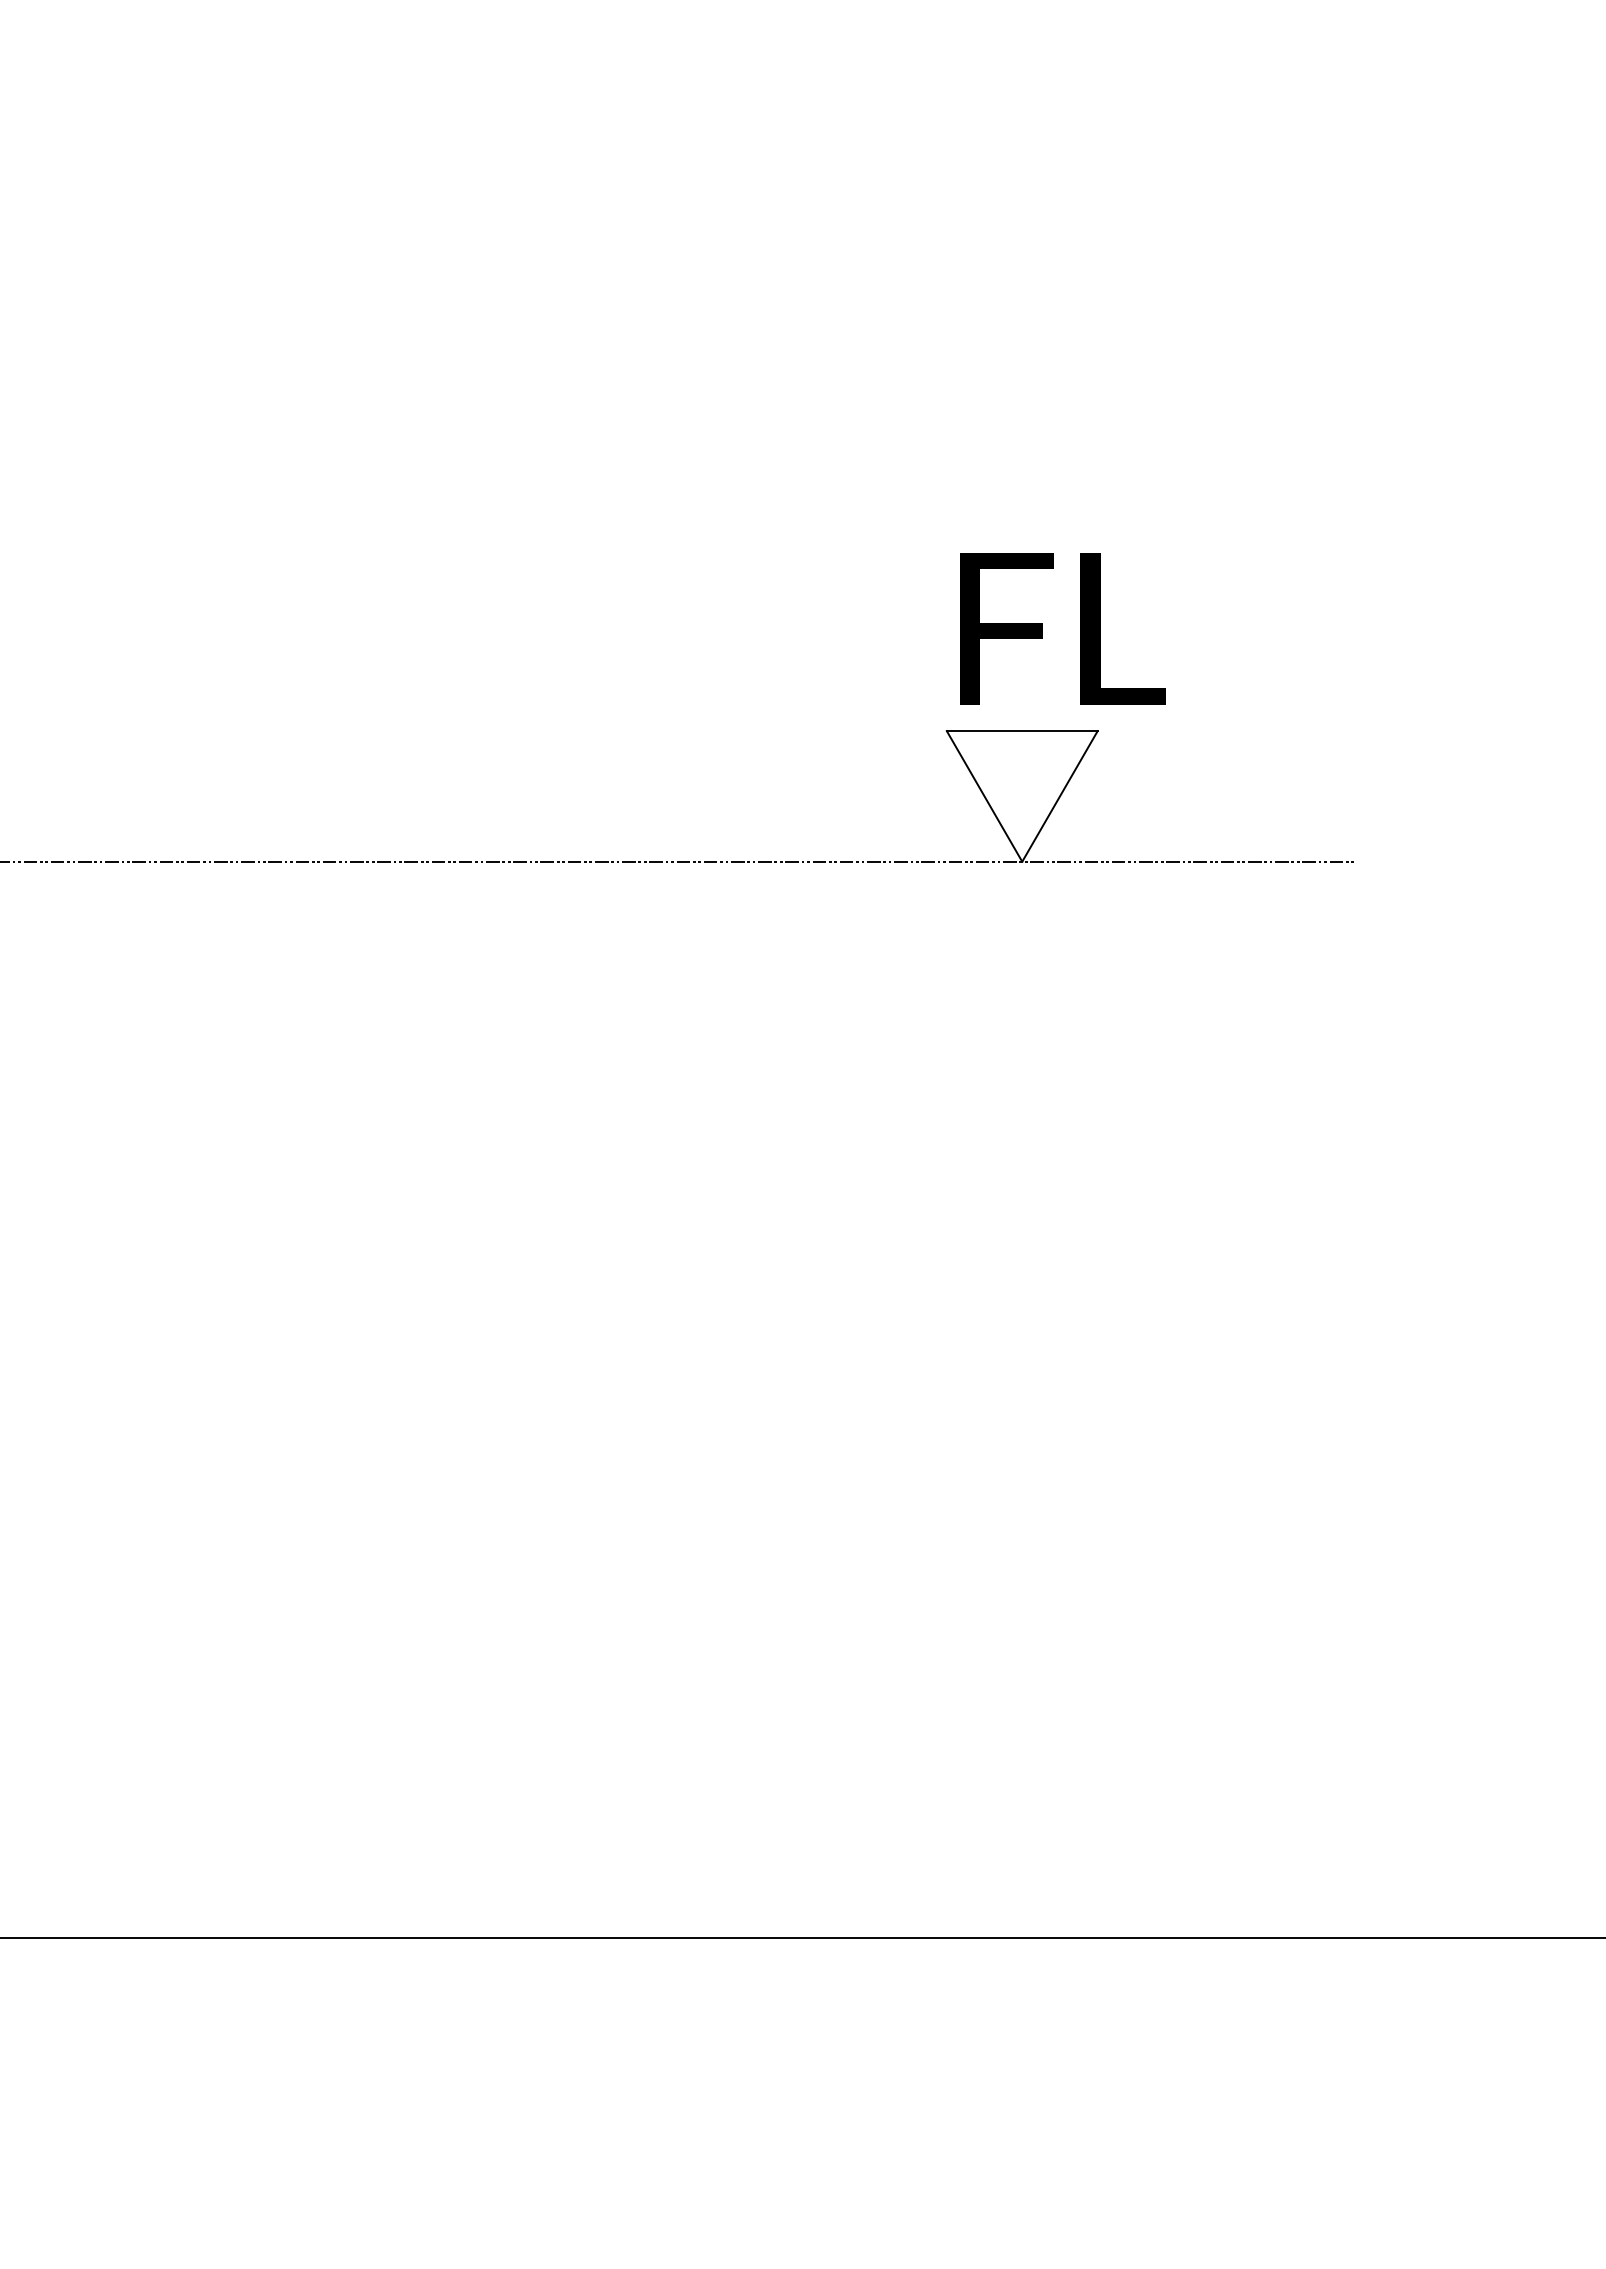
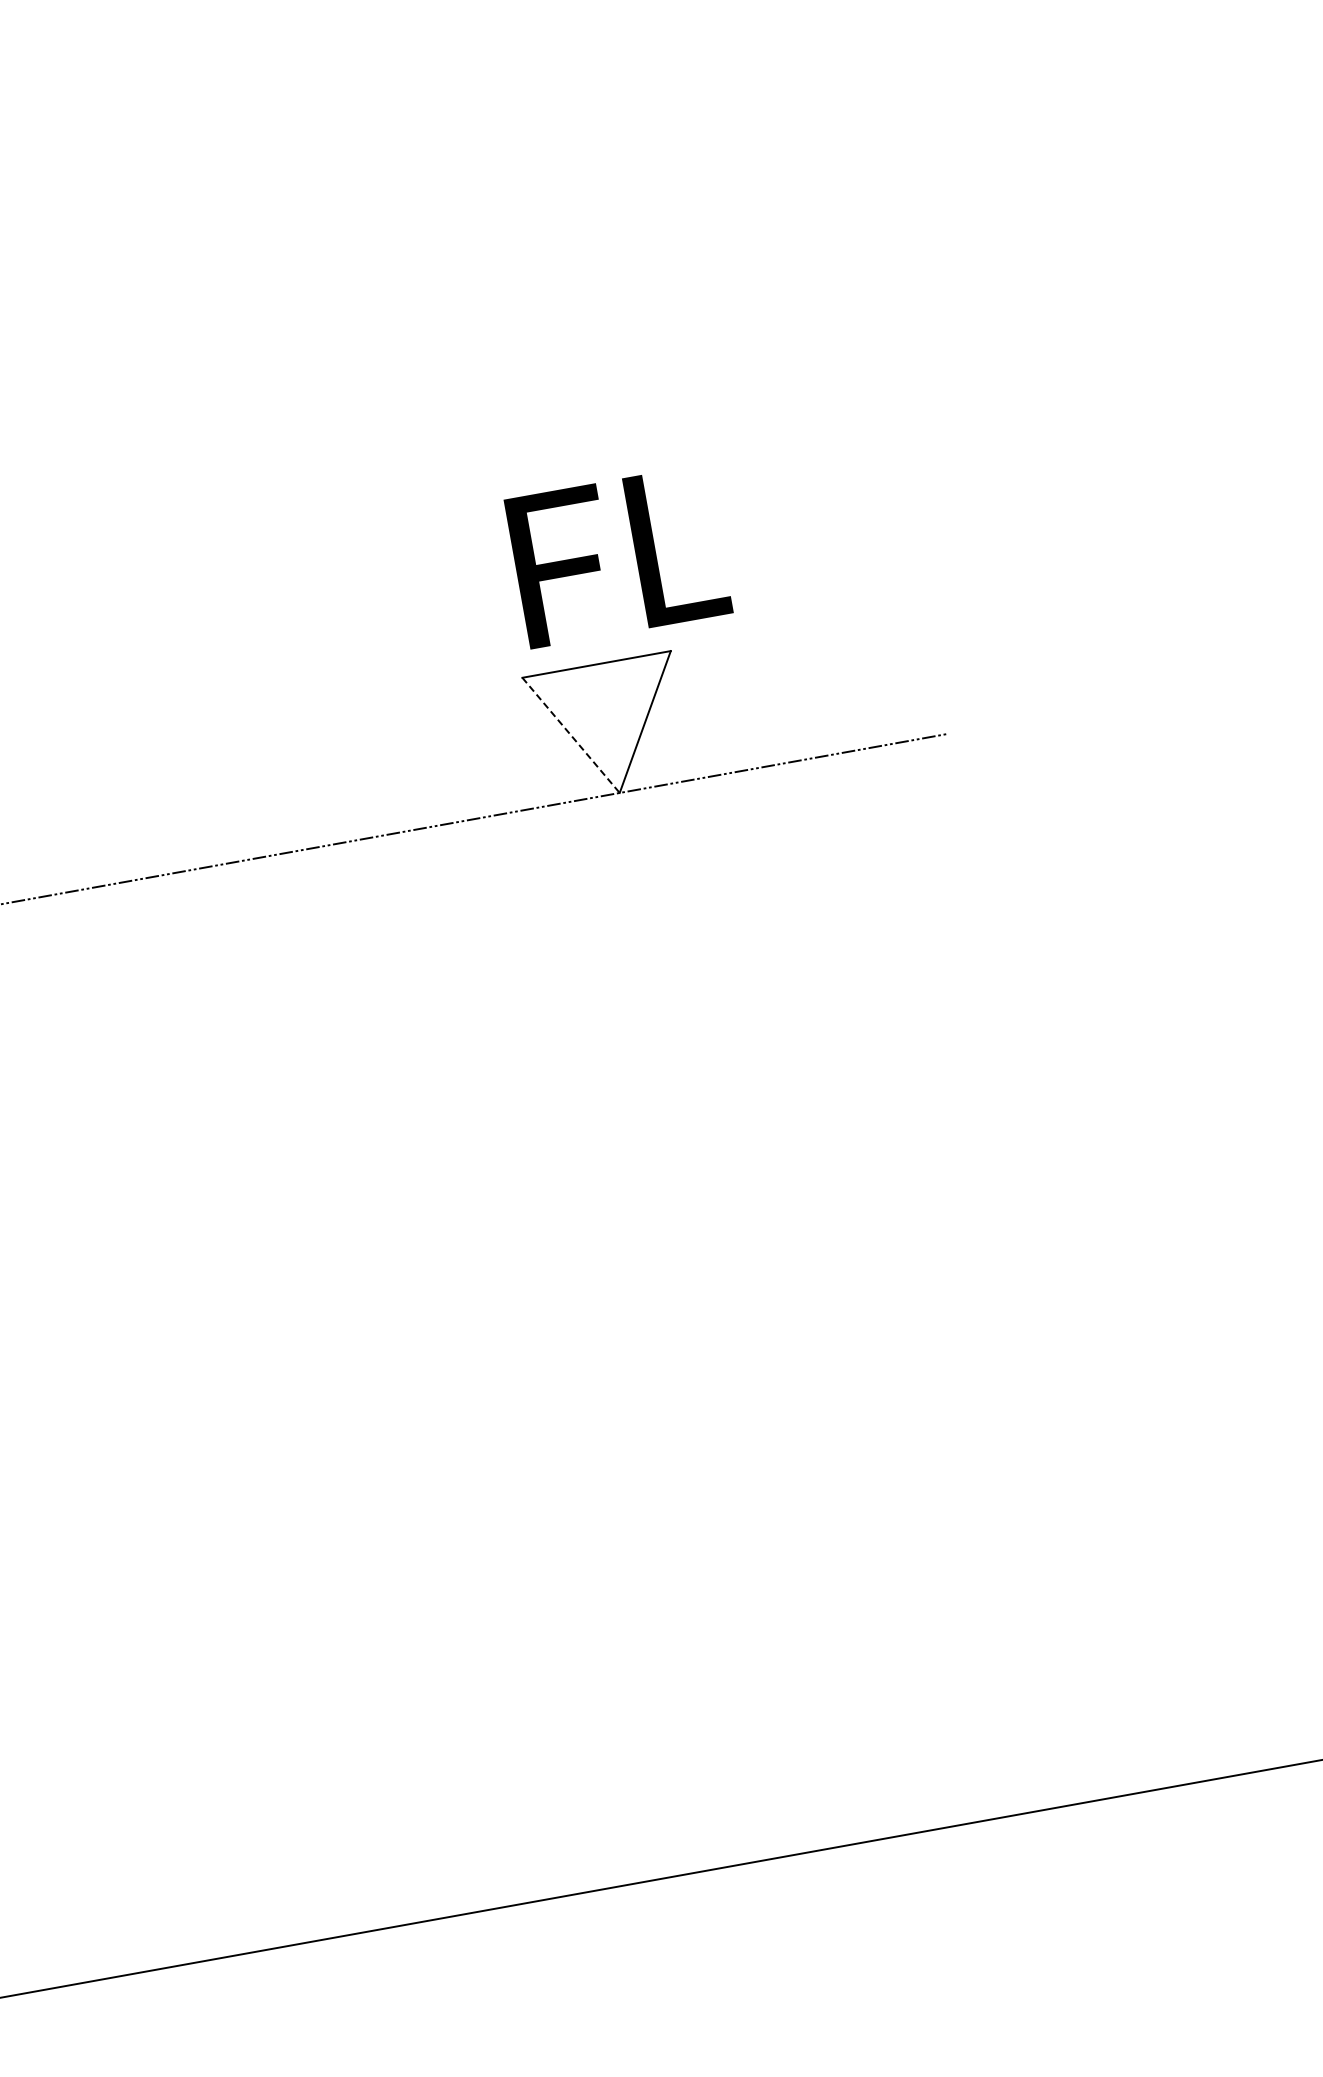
line: (984, 796) -> (571, 735), solid -> dashed

